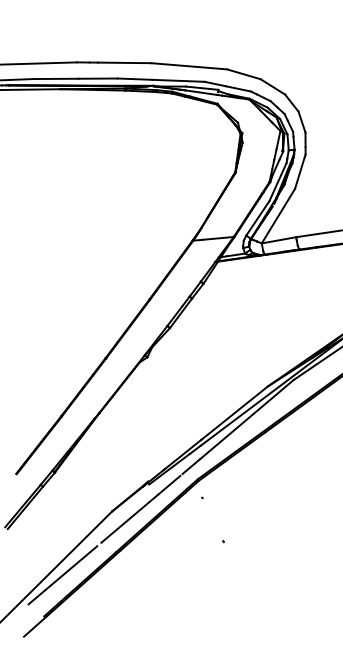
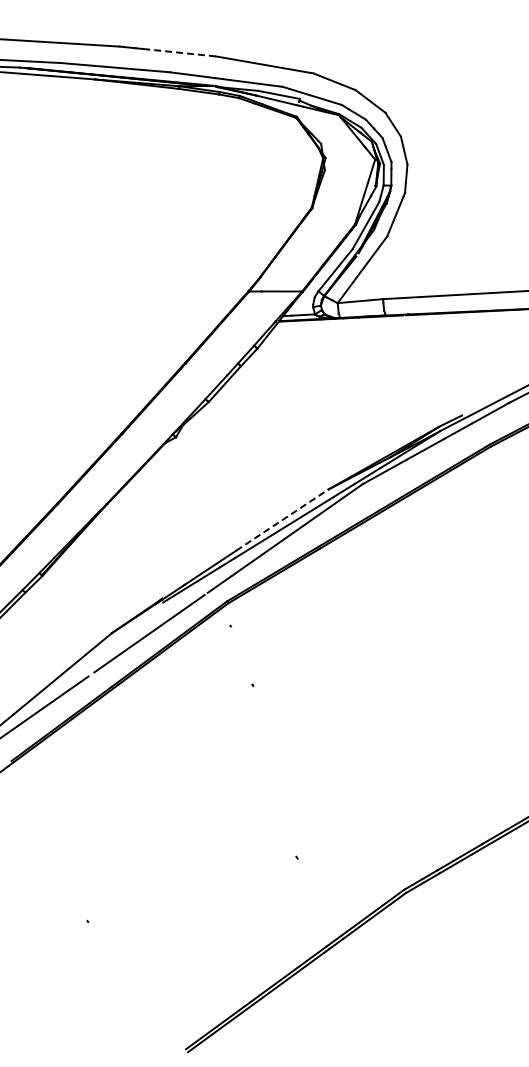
line: (124, 62) -> (181, 52), solid -> dashed
line: (234, 413) -> (282, 520), solid -> dashed

